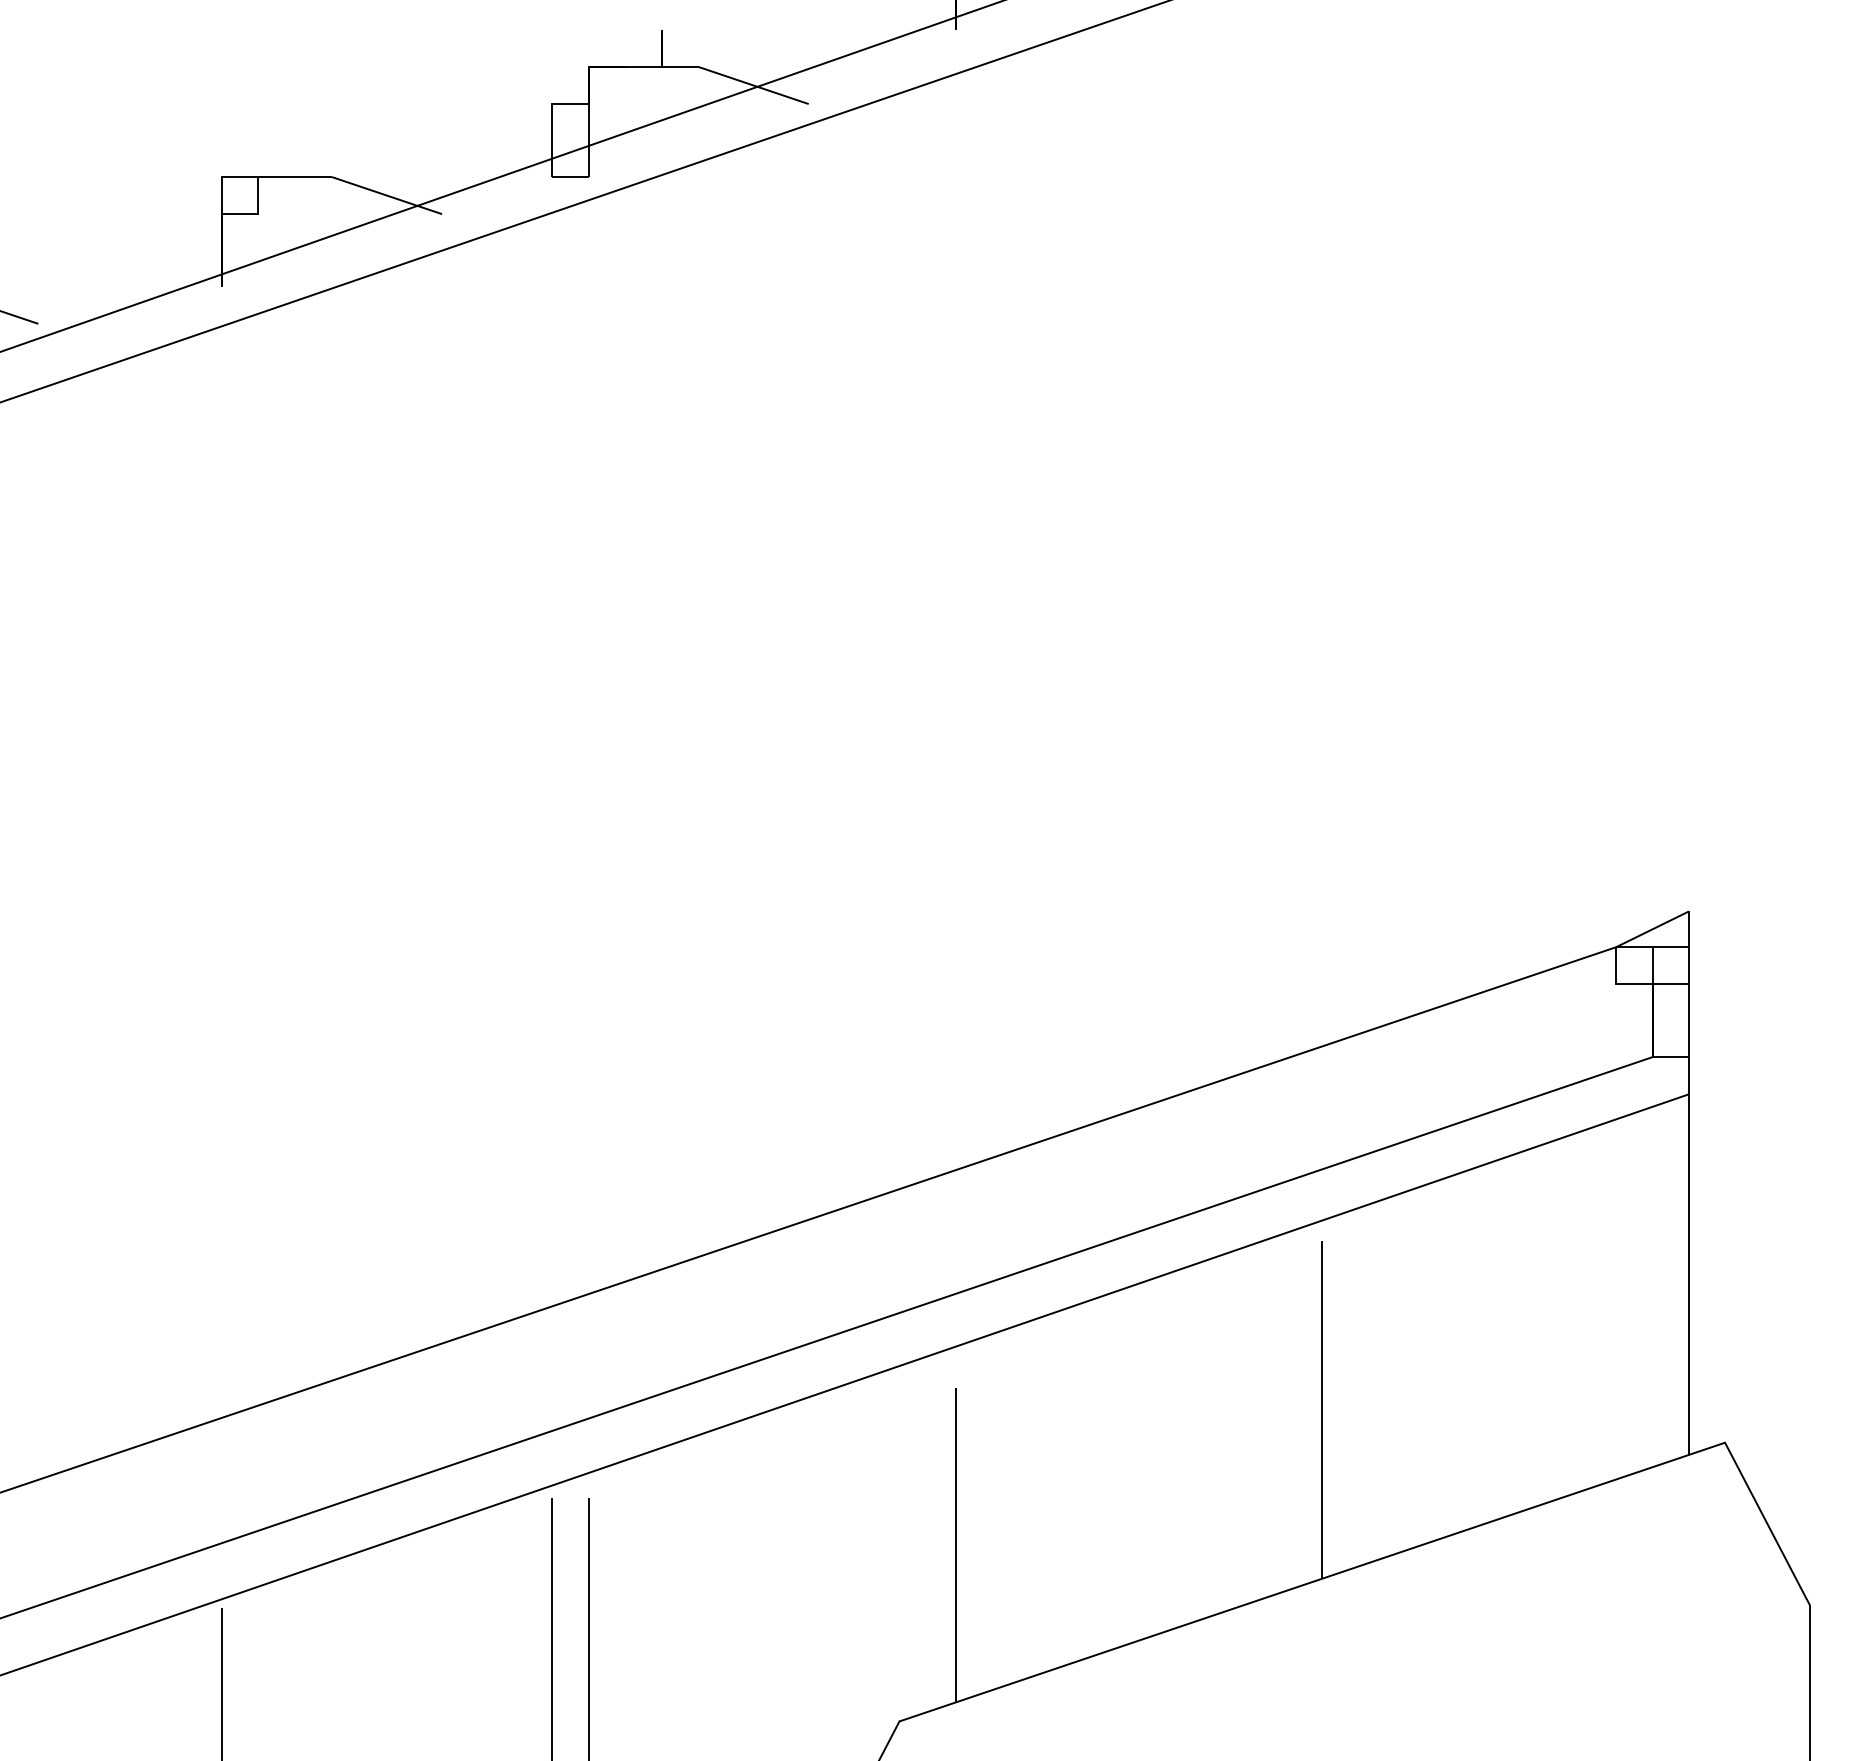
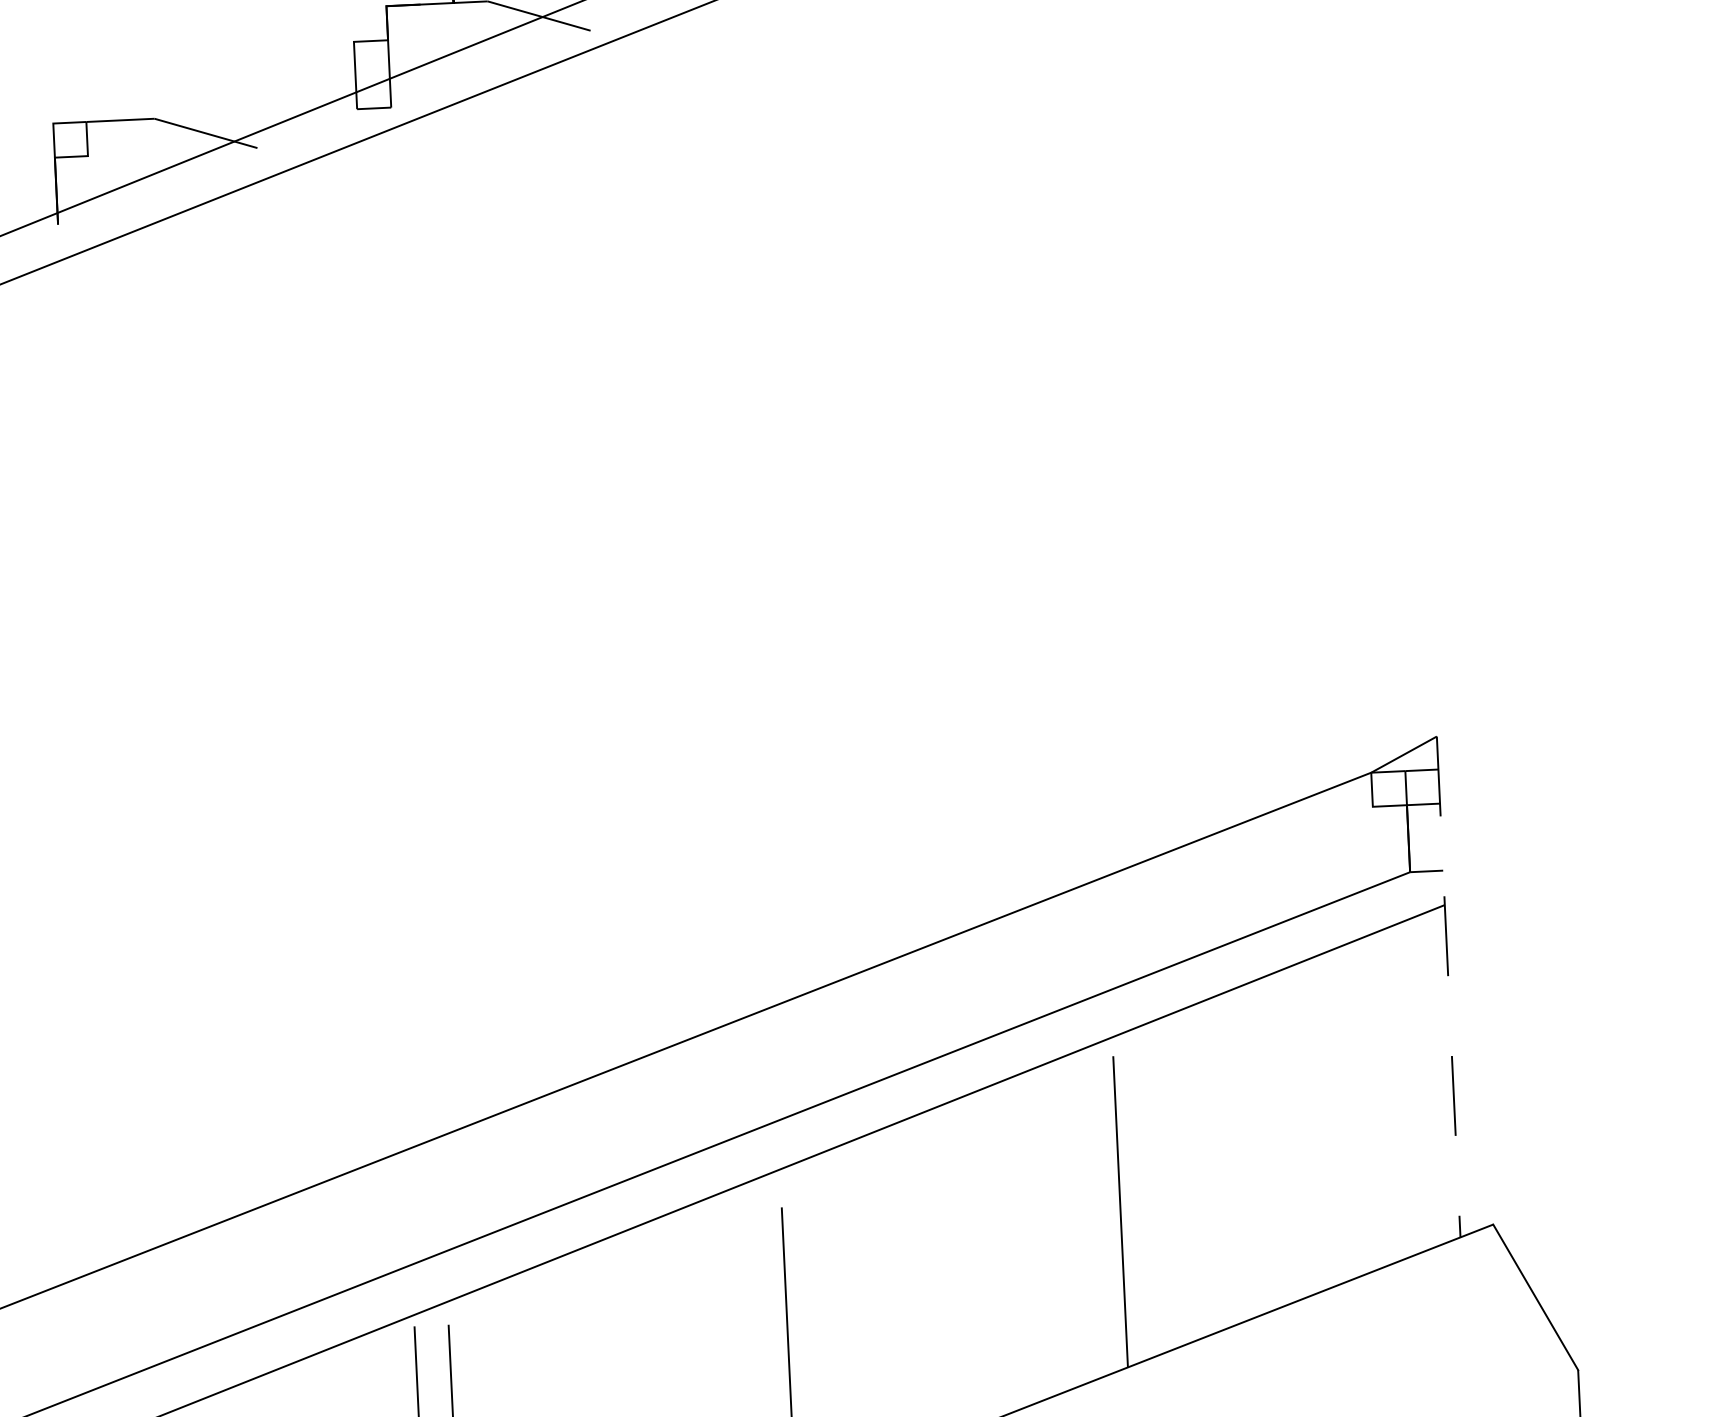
line: (1688, 1183) -> (1448, 987), solid -> dashed

